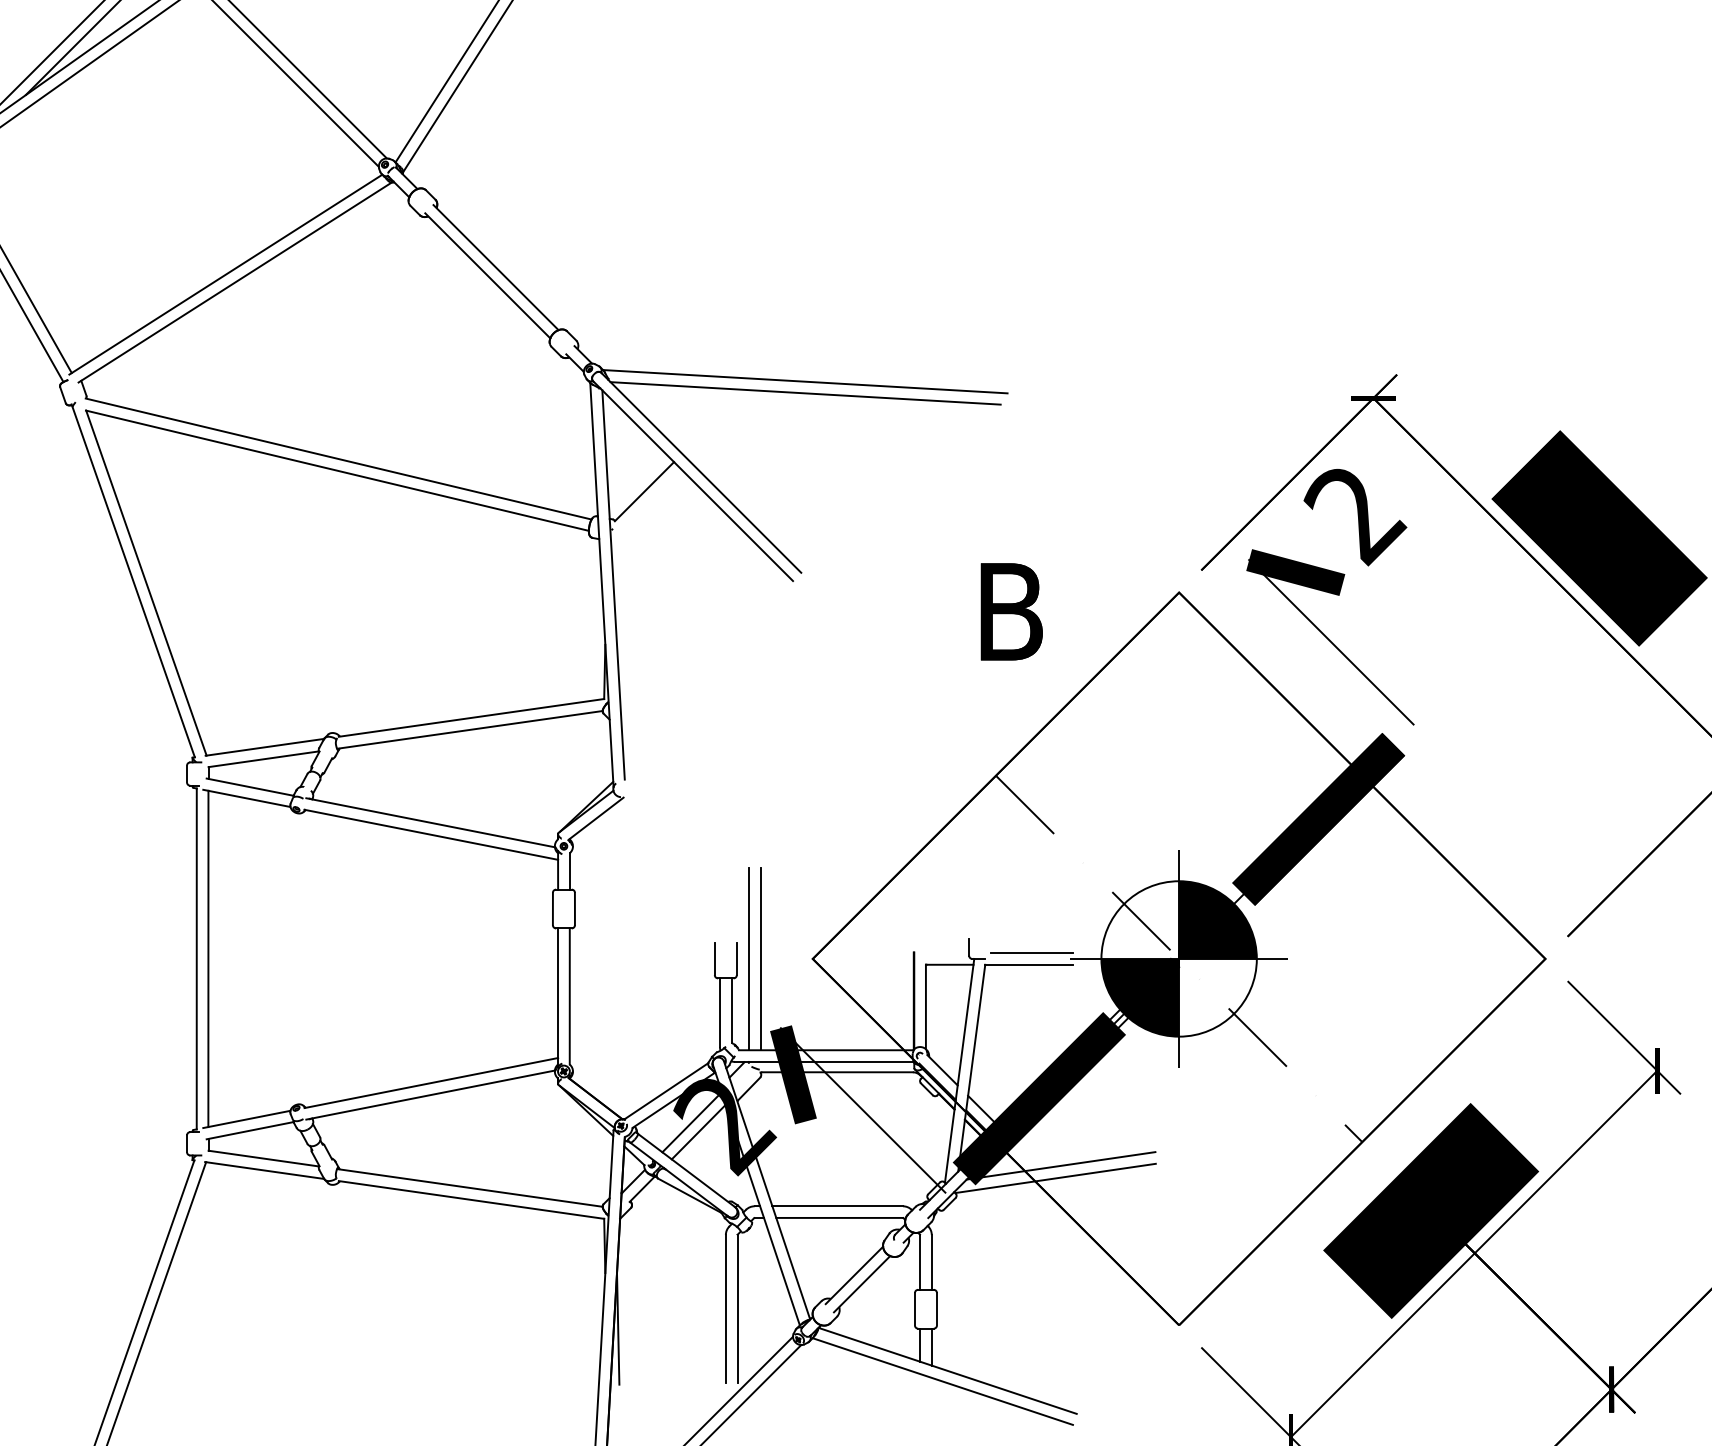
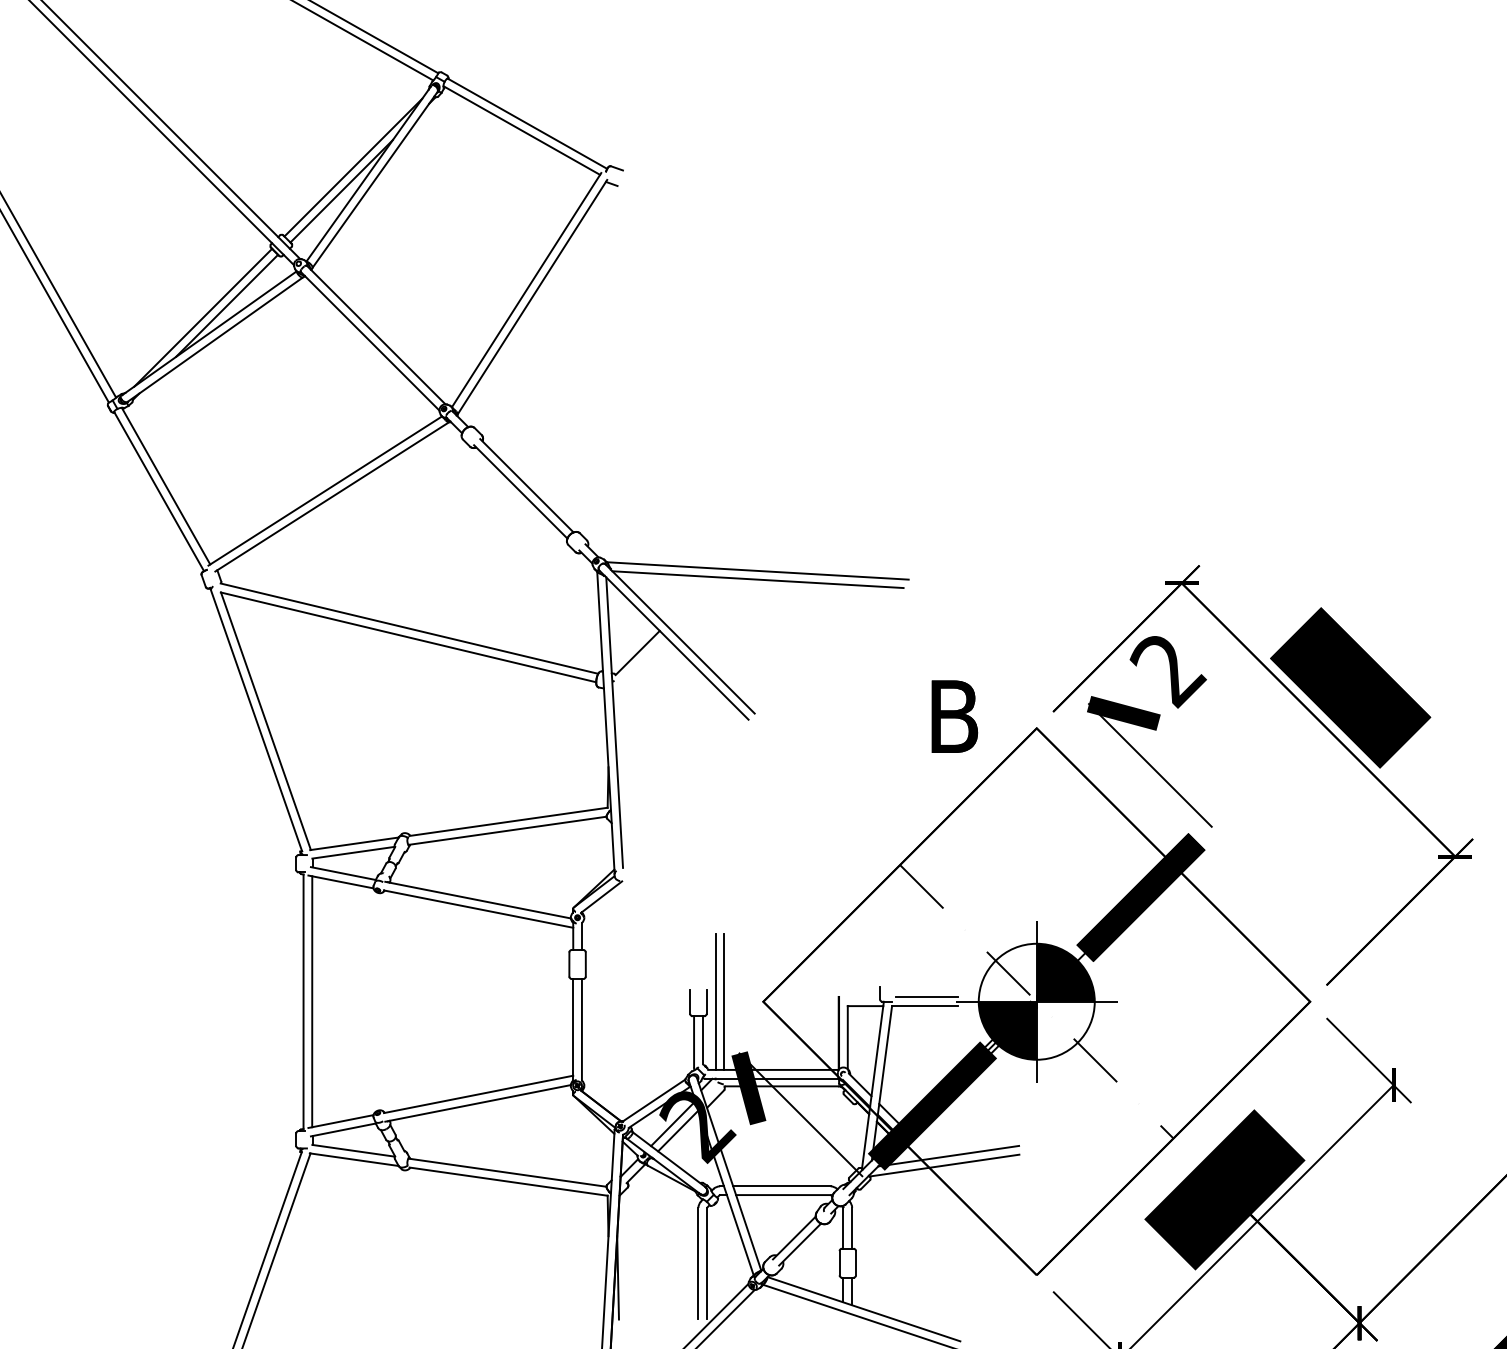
text: (1011, 611) -> (954, 716), moved

